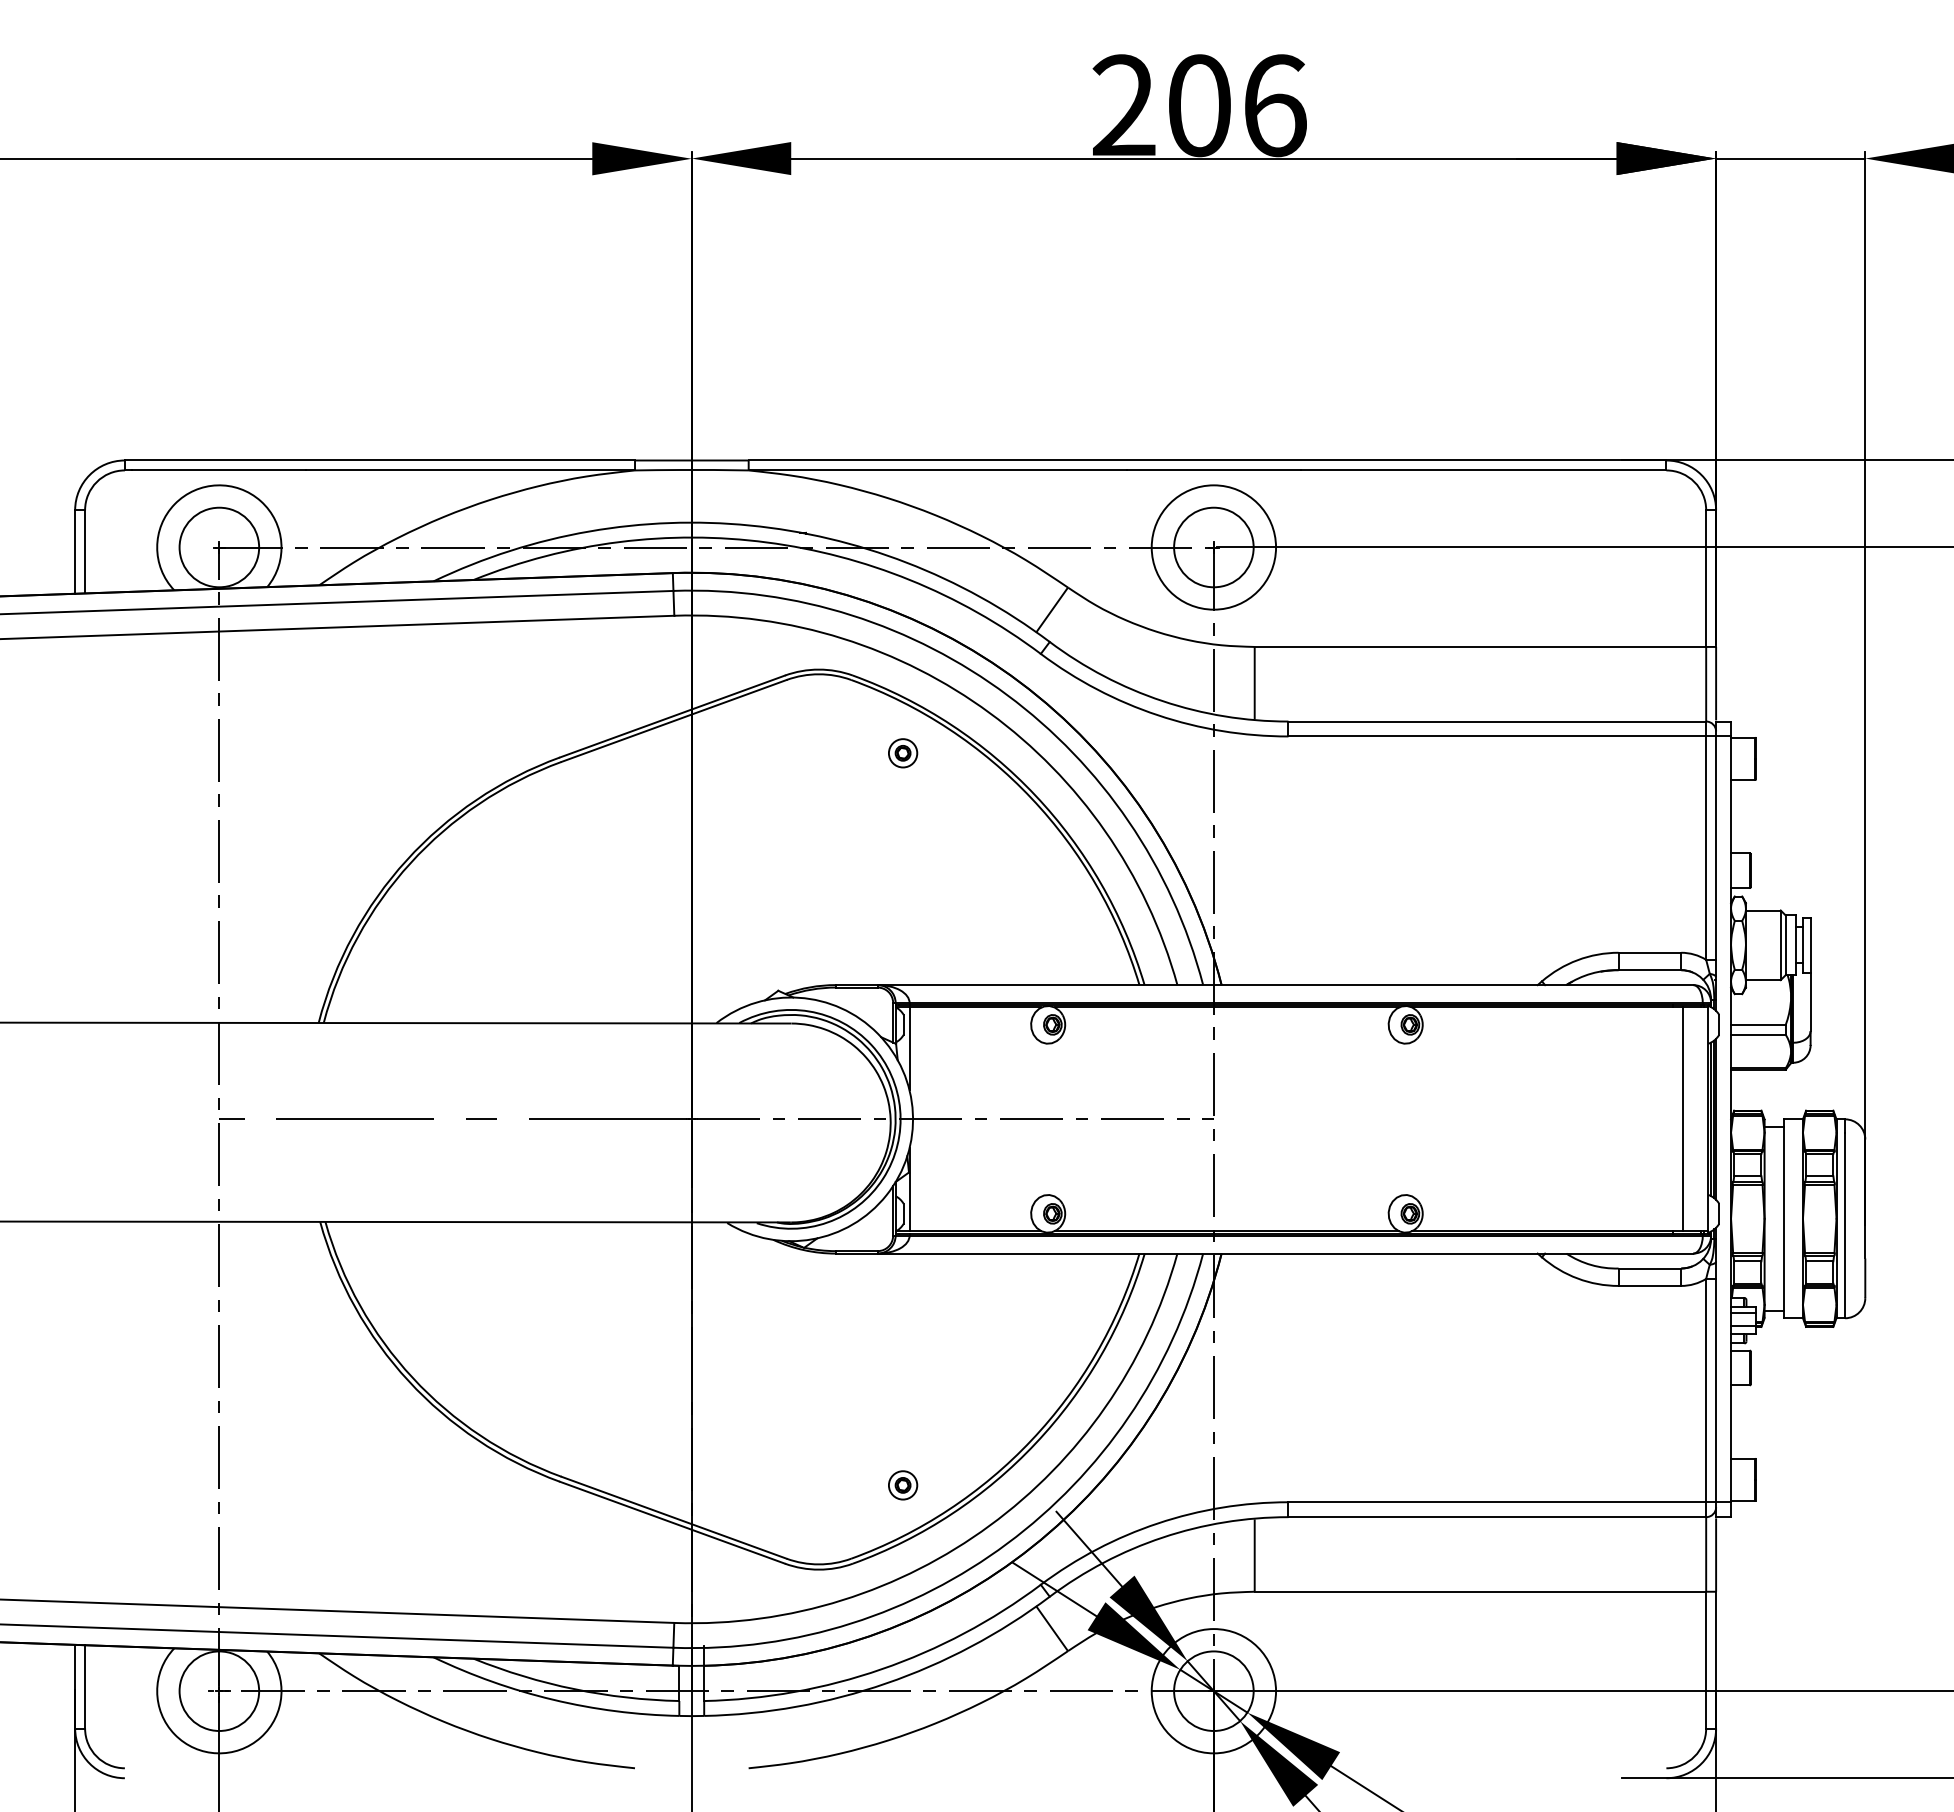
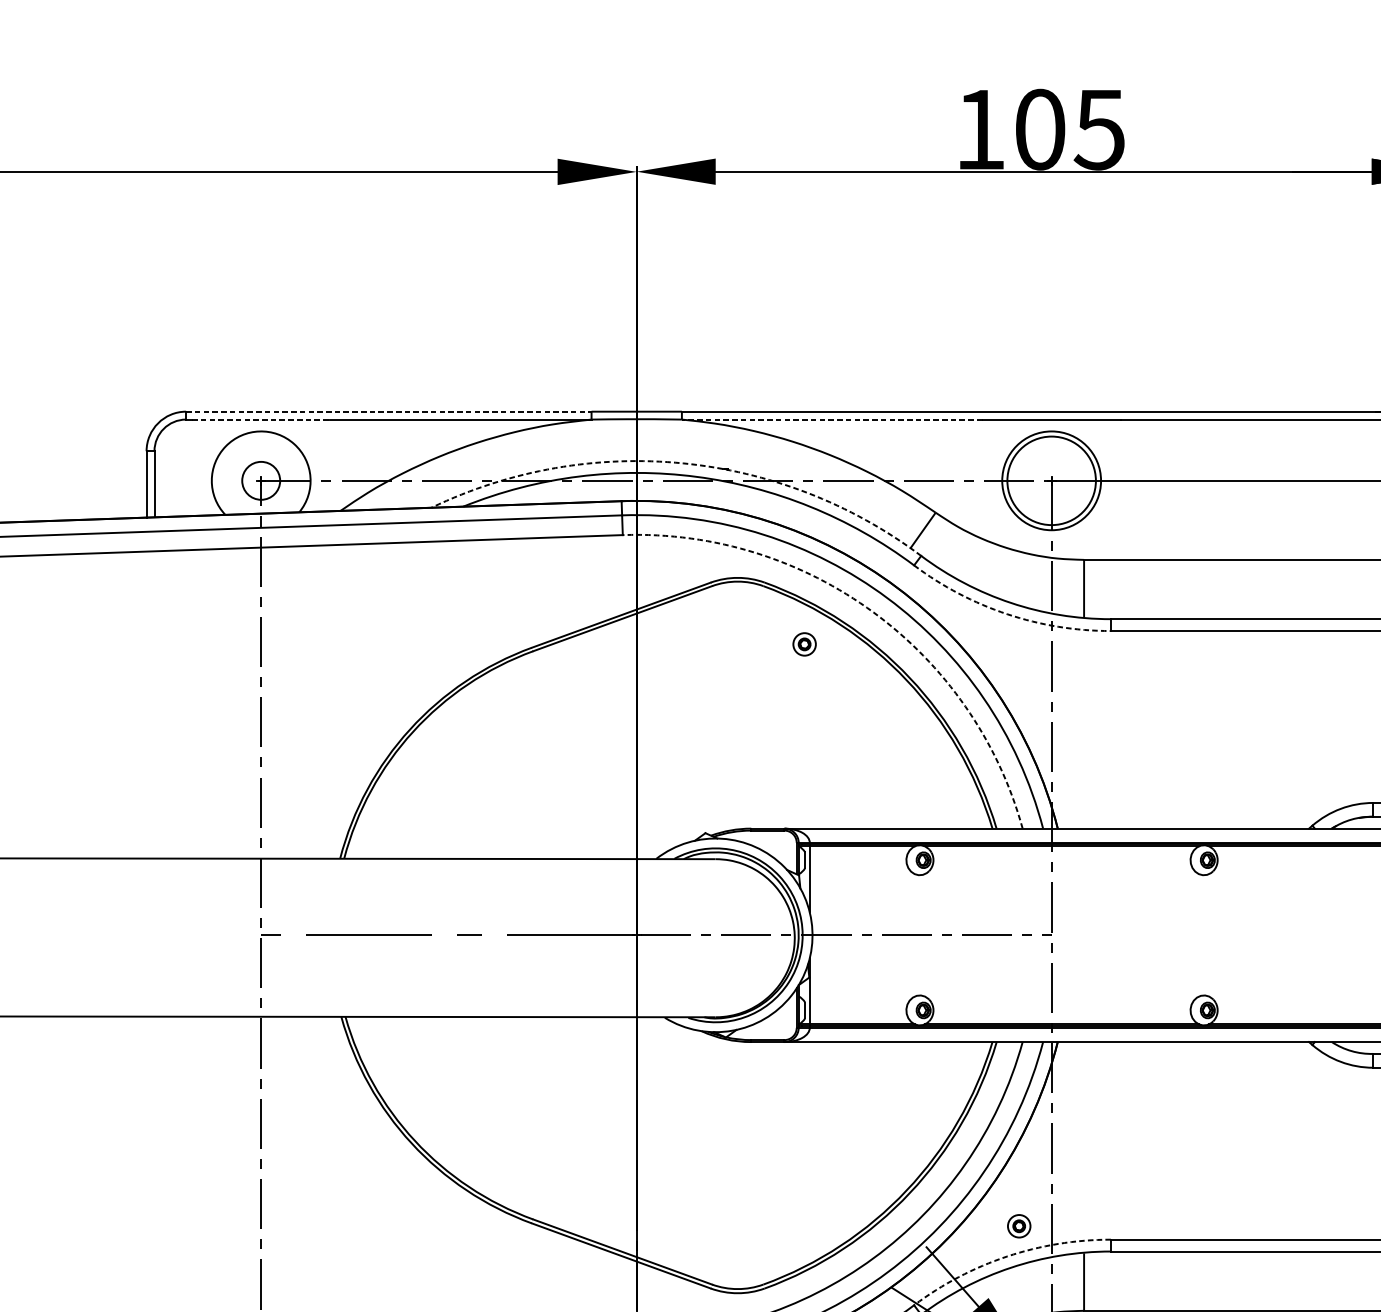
text: (1199, 105) -> (1040, 129), 206 -> 105
line: (380, 460) -> (389, 411), solid -> dashed
line: (219, 470) -> (261, 419), solid -> dashed
line: (937, 470) -> (831, 419), solid -> dashed
arc: (750, 525) -> (683, 463), solid -> dashed
circle: (219, 547) -> (261, 480), size x0.6
circle: (1213, 547) -> (1051, 480), size x1.4
arc: (989, 713) -> (873, 612), solid -> dashed
arc: (1157, 715) -> (1006, 614), solid -> dashed
part: (903, 1485) -> (1019, 1226), moved
arc: (1157, 1523) -> (1006, 1256), solid -> dashed

